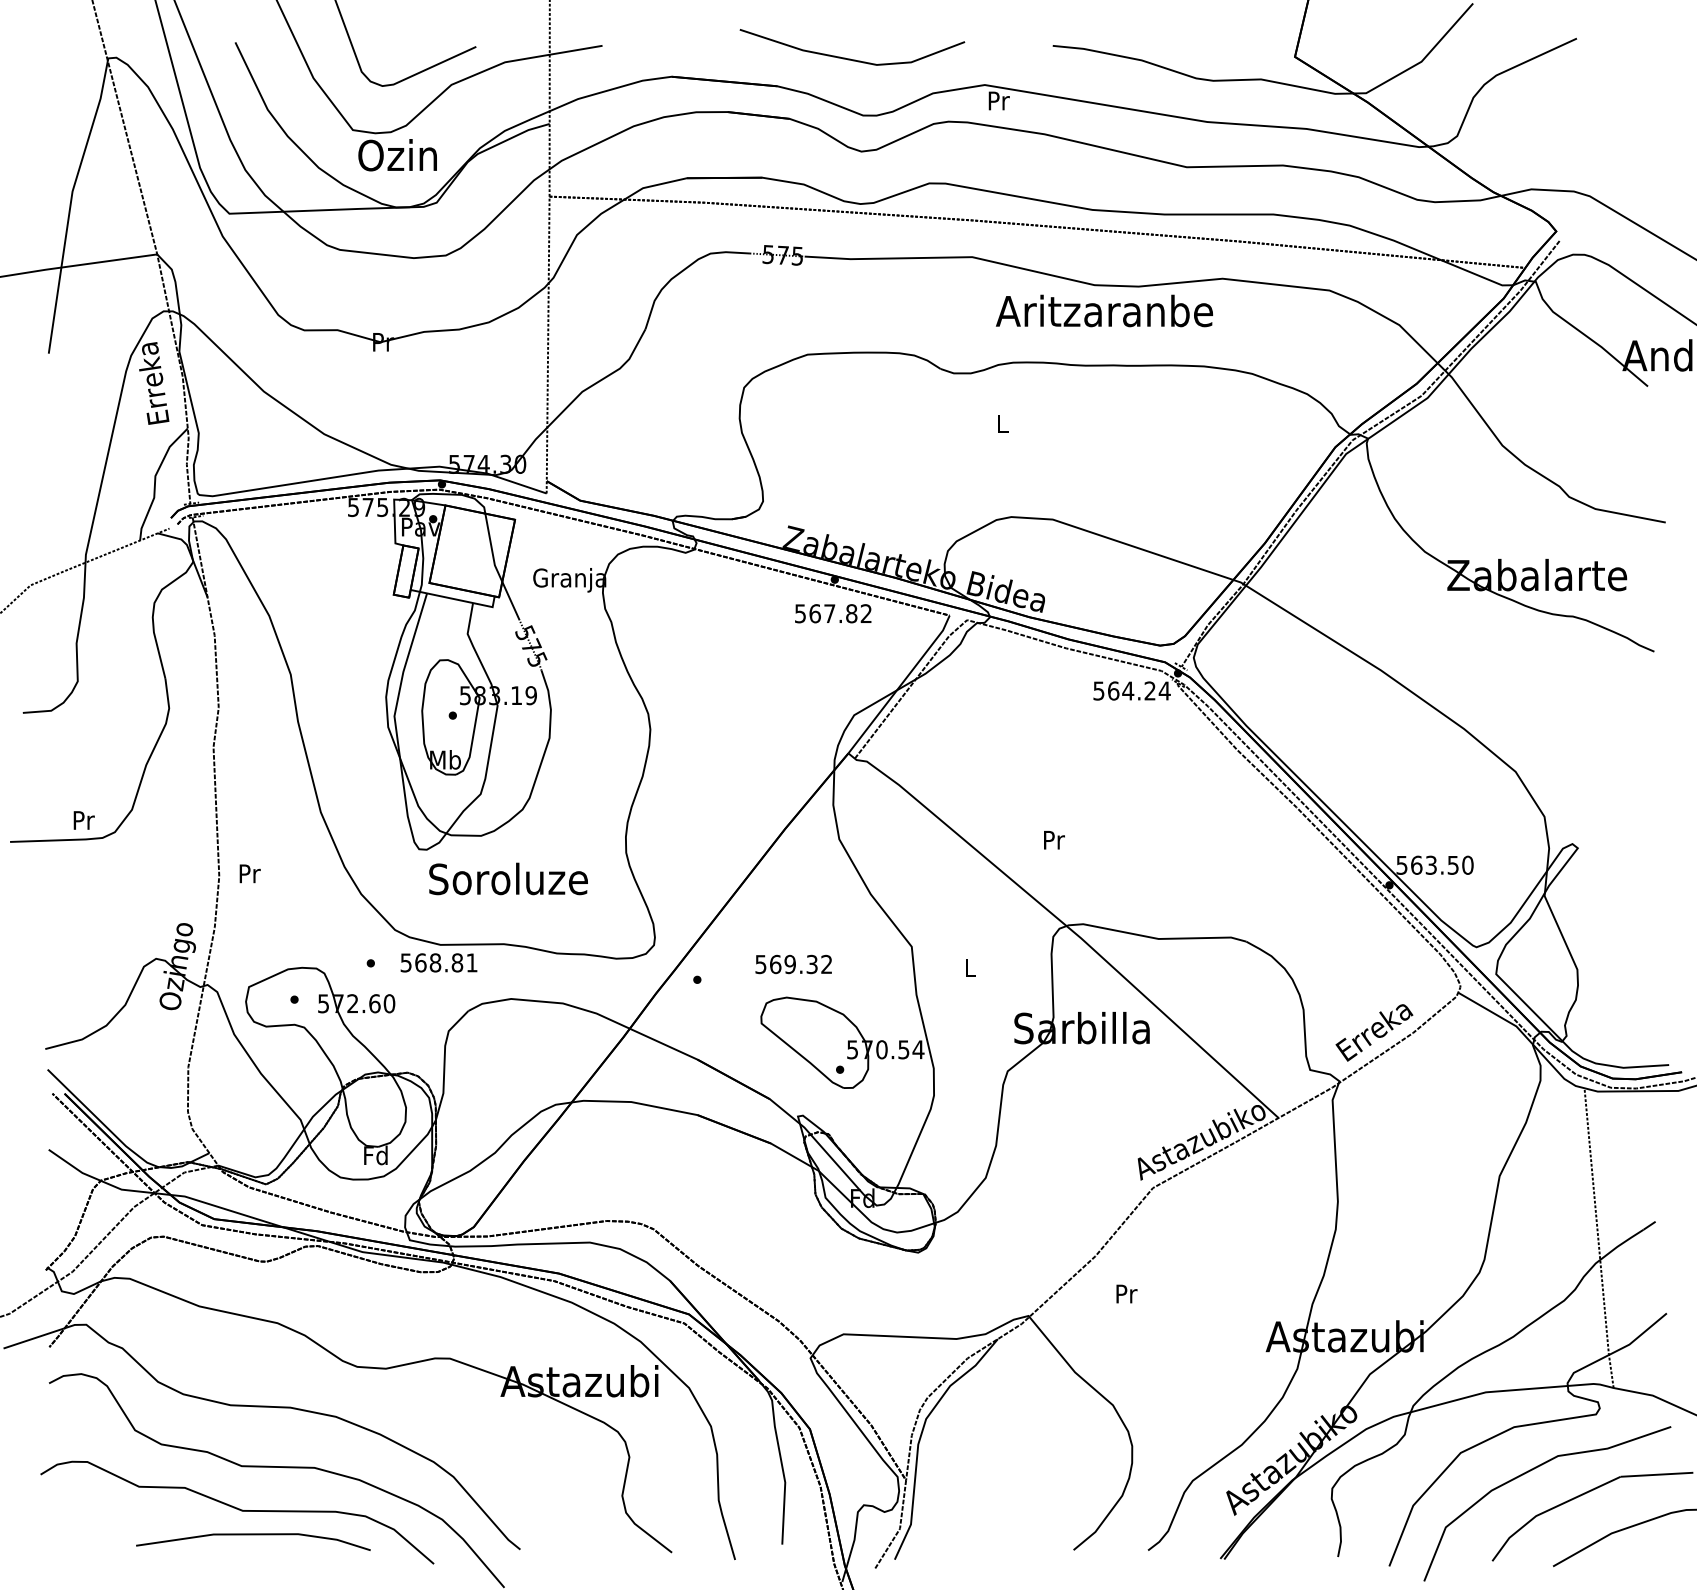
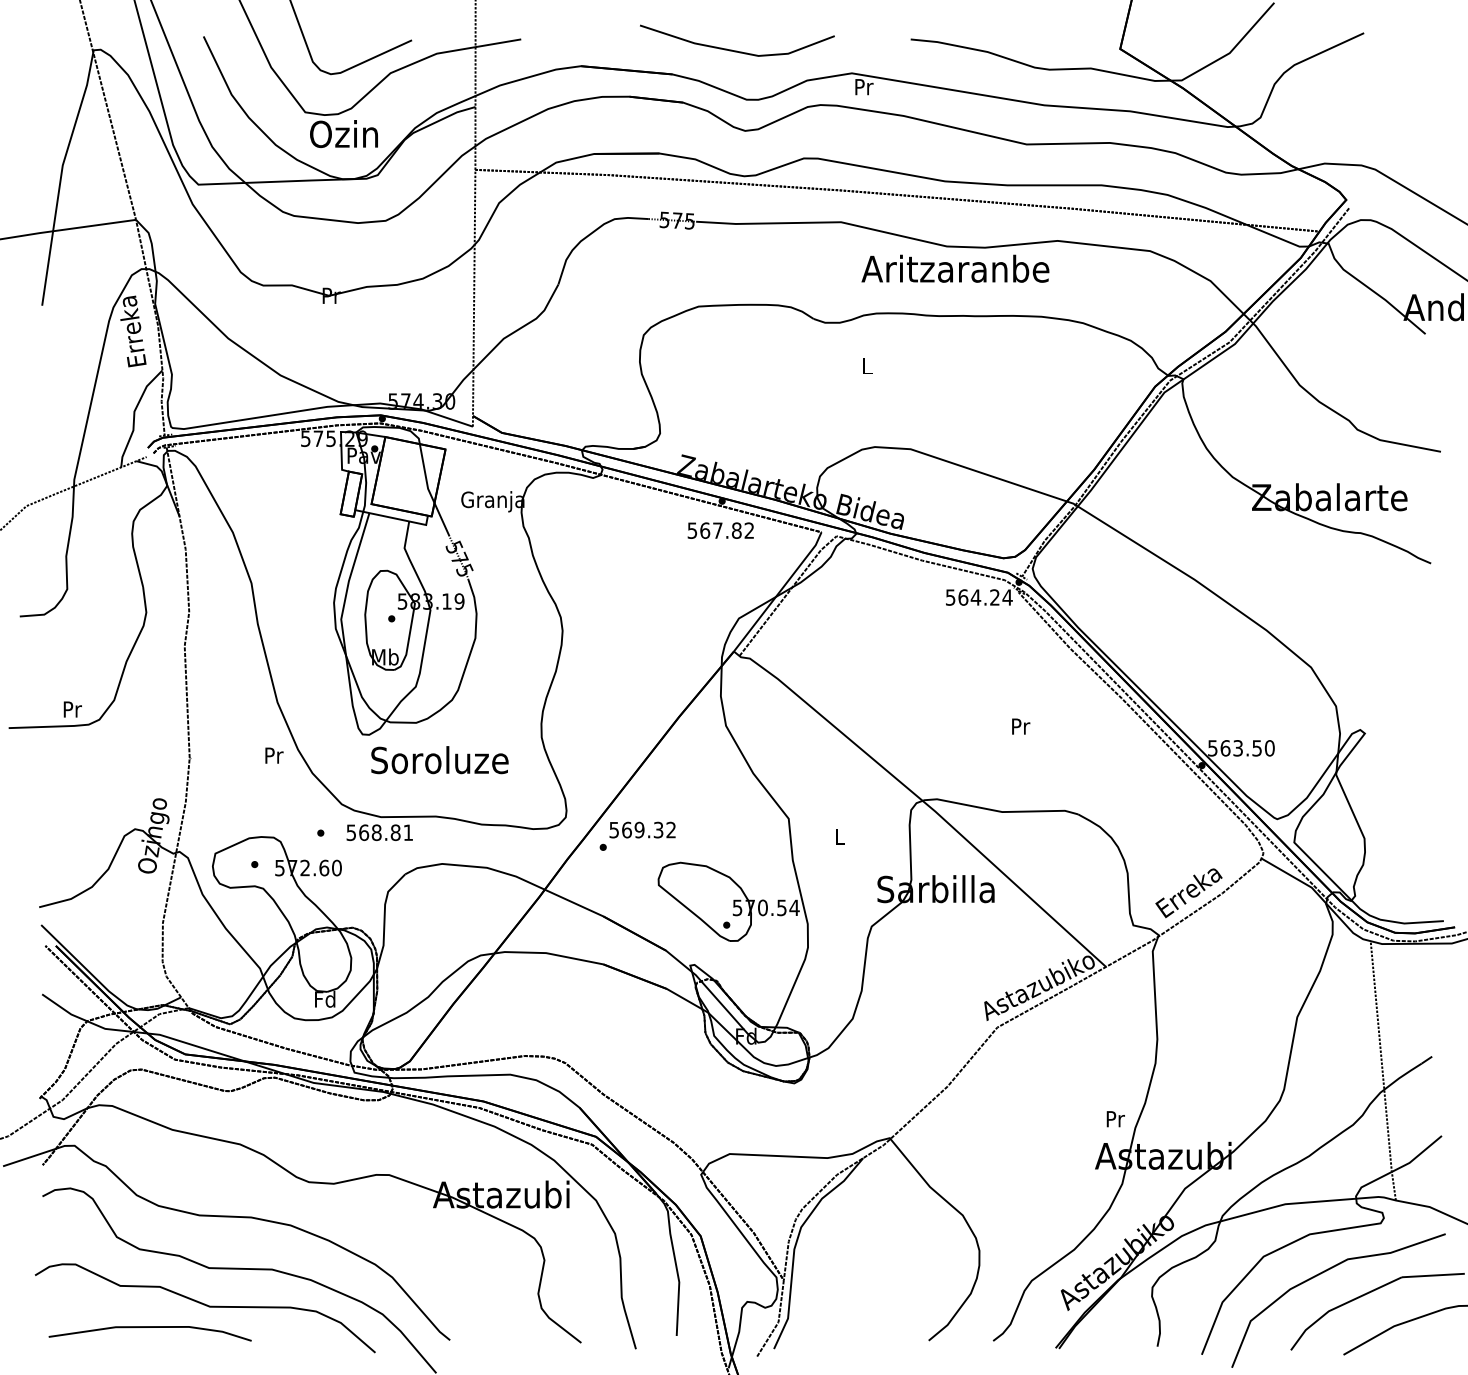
text: (1054, 840) -> (1021, 726), moved
text: (250, 873) -> (274, 755), moved
text: (793, 963) -> (642, 829), moved
text: (1126, 1294) -> (1115, 1119), moved
line: (252, 1534) -> (149, 1327), moved

